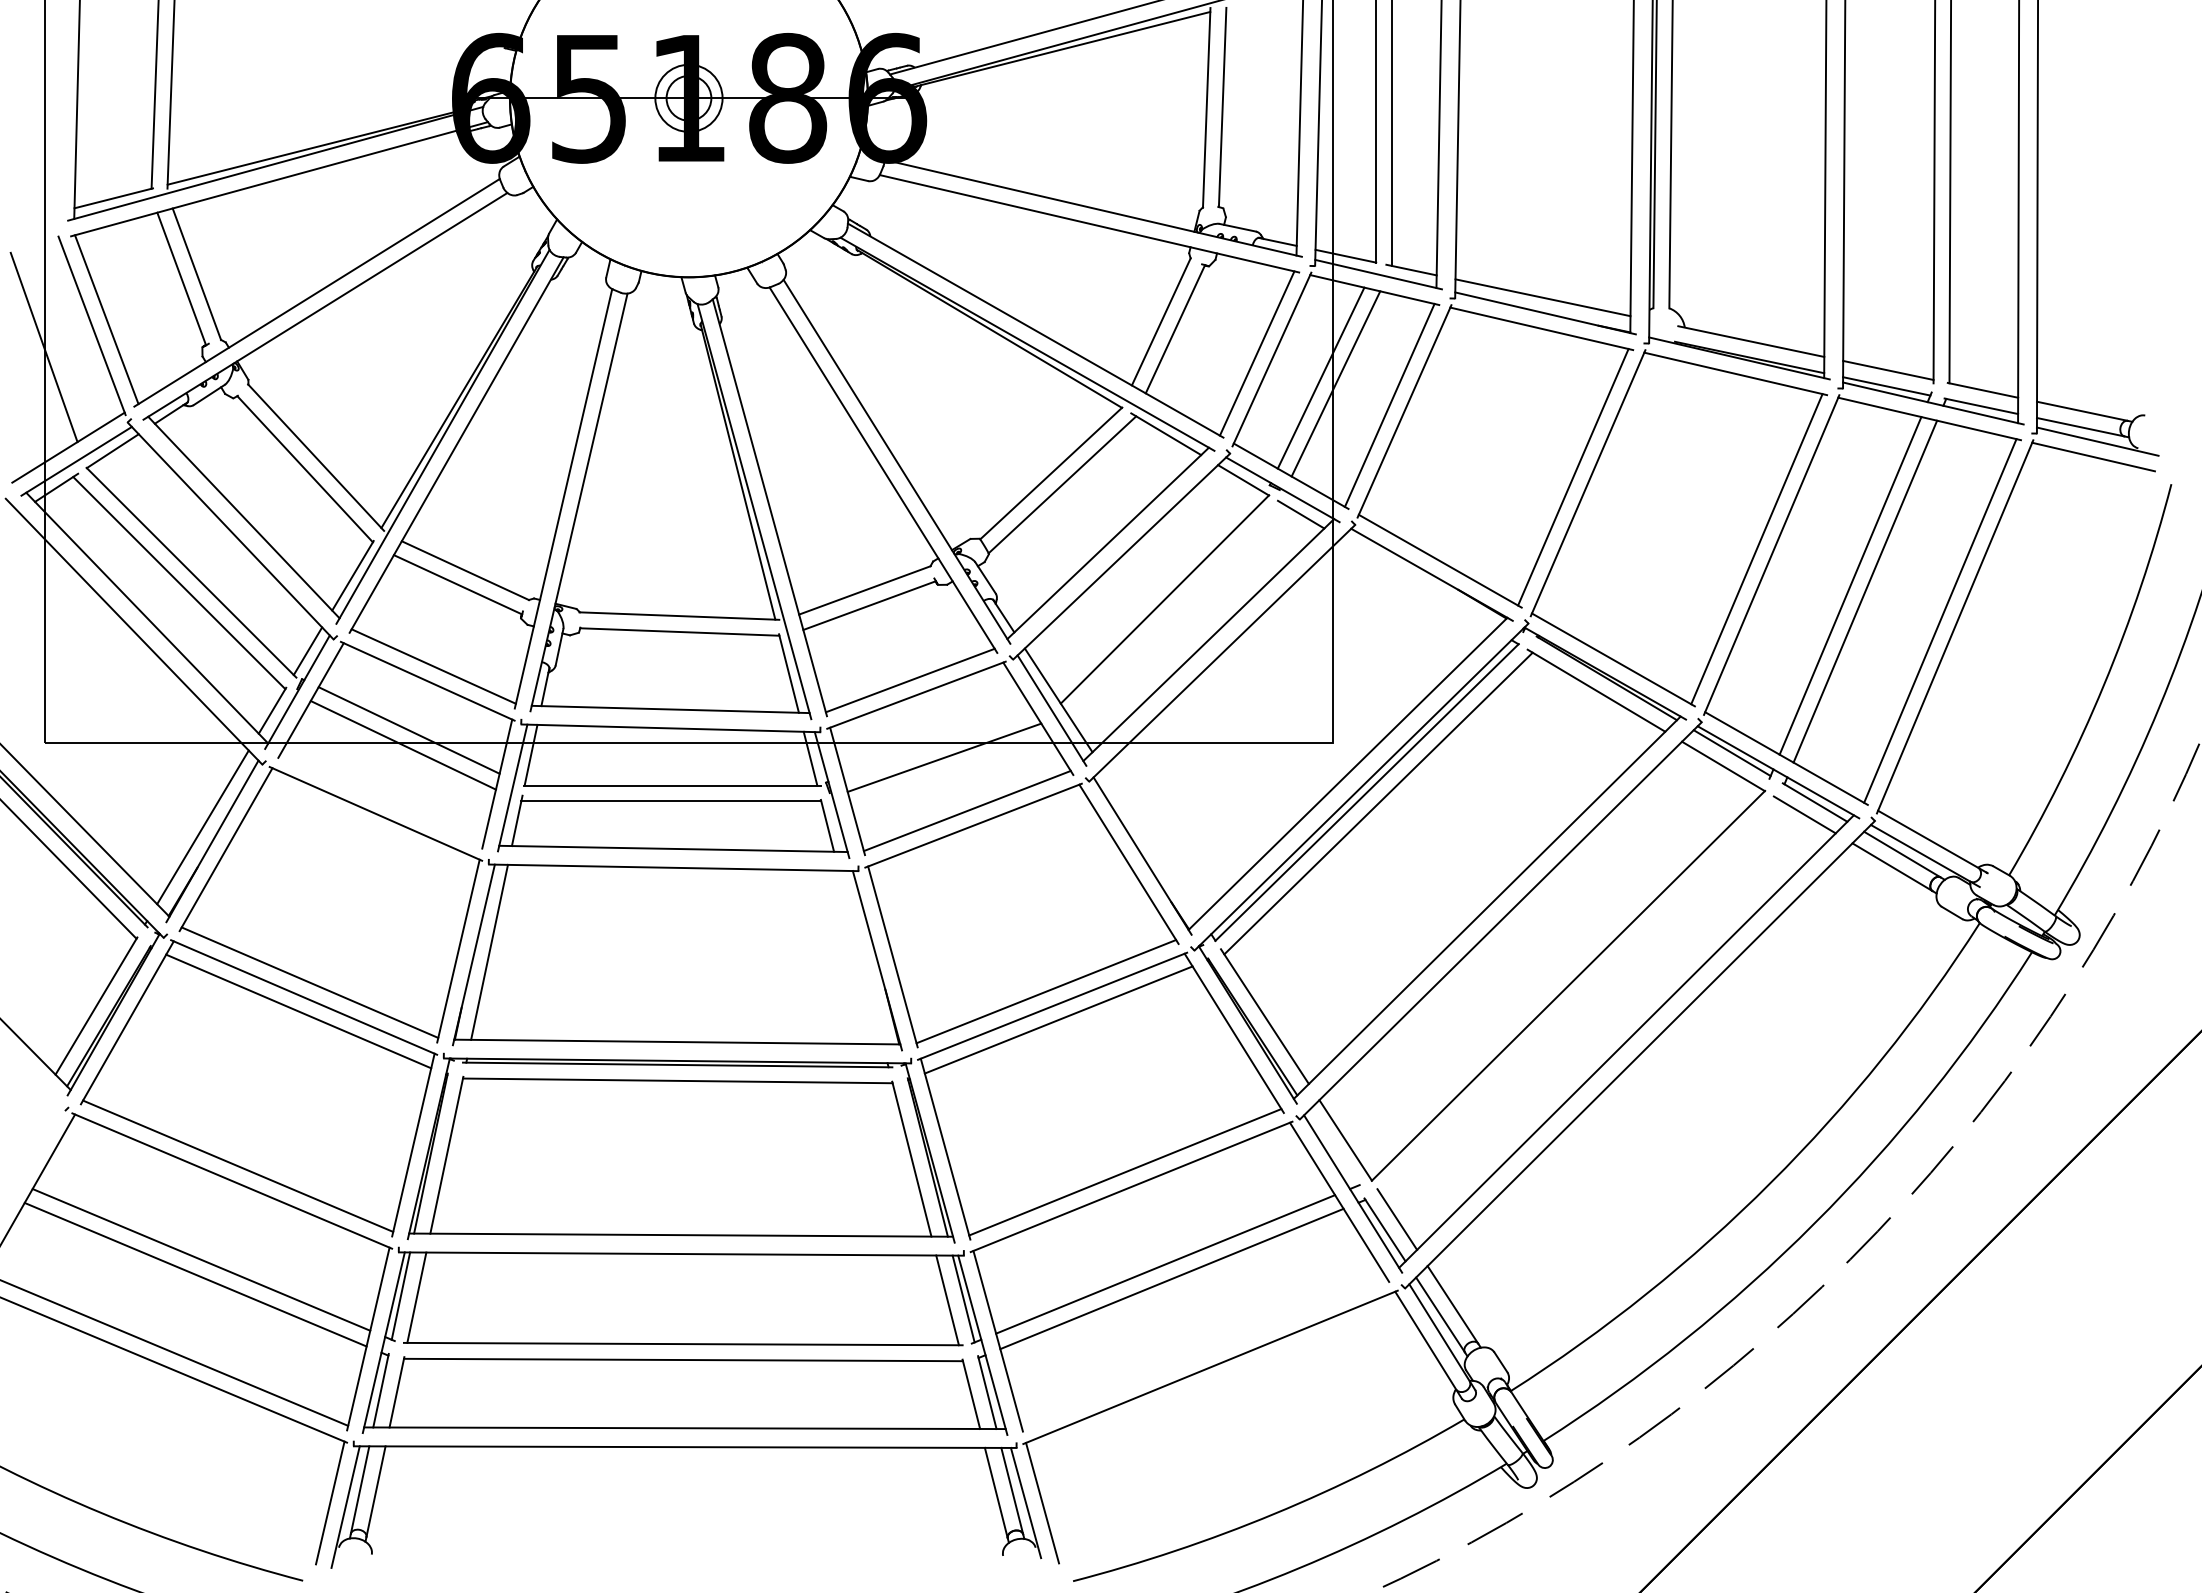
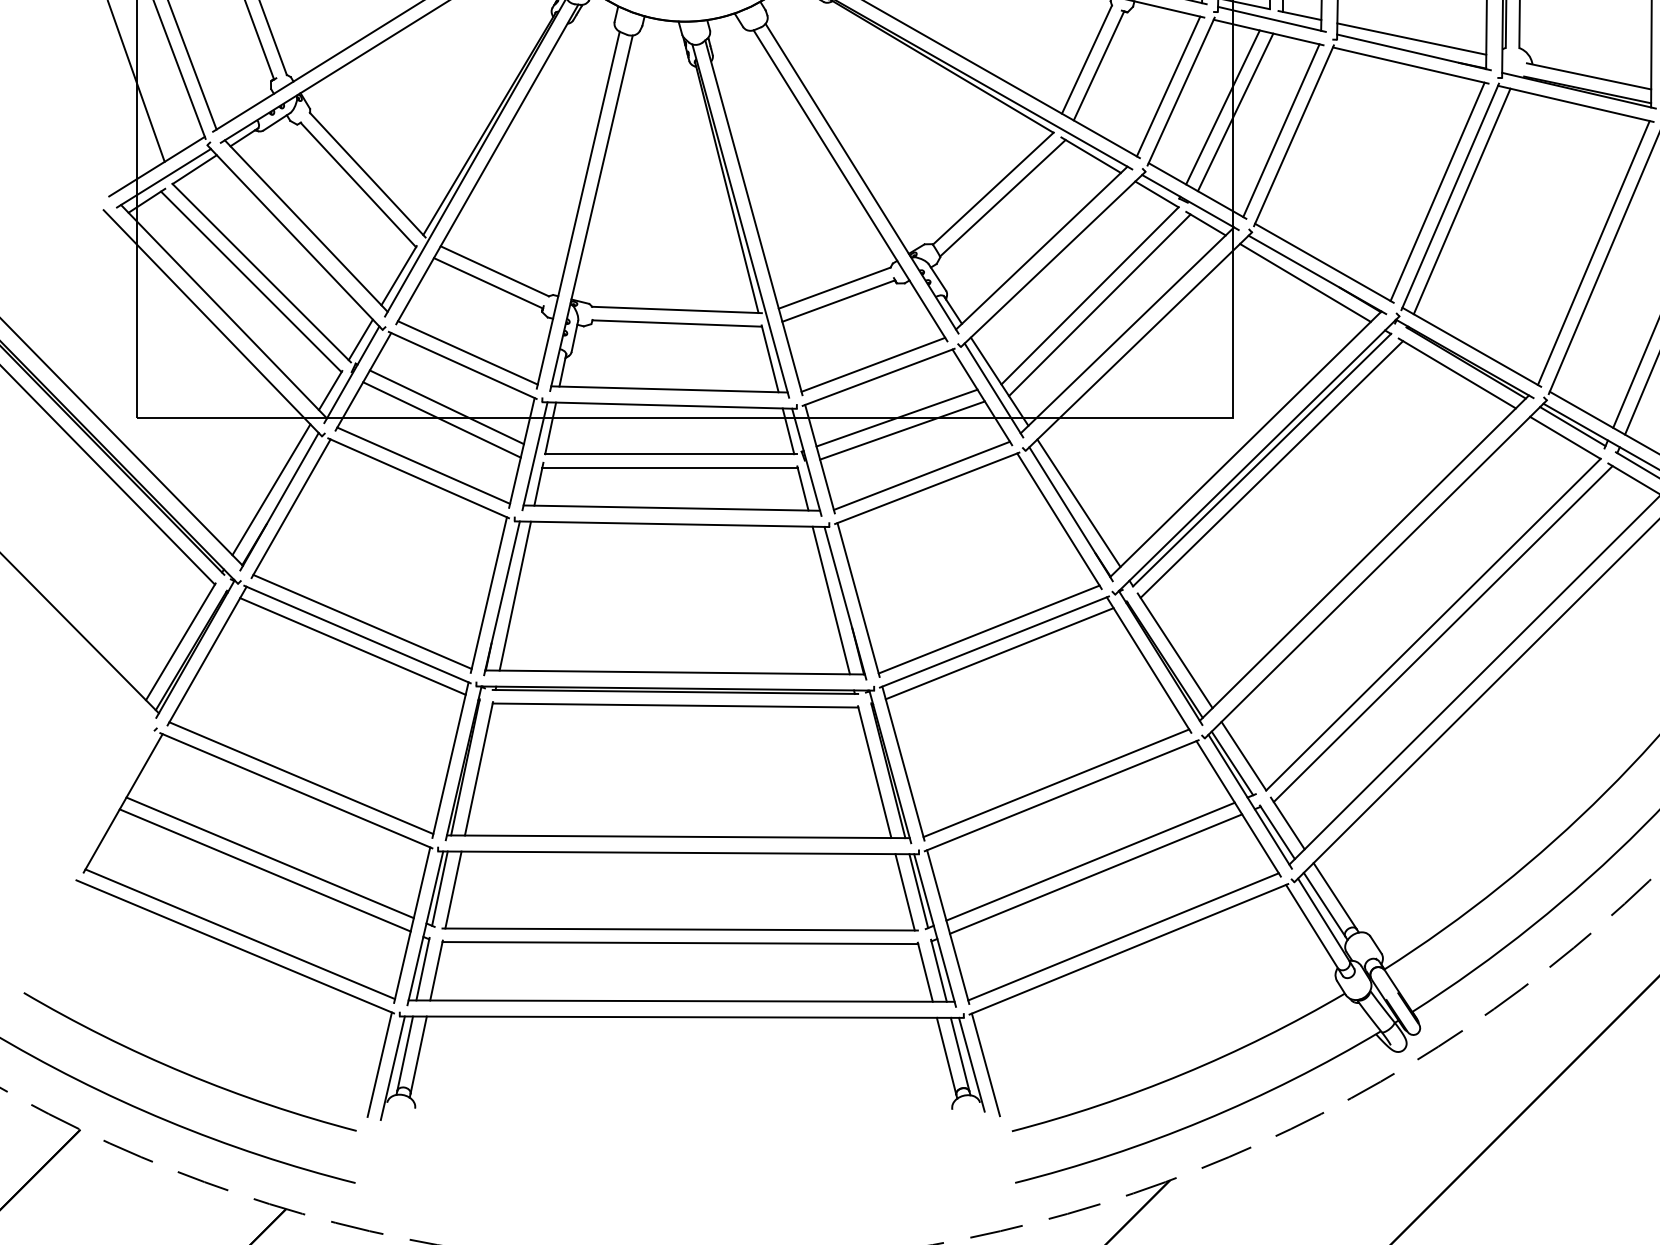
line: (1601, 488) -> (1461, 201), added
line: (1417, 584) -> (1305, 283), added
line: (1176, 610) -> (1099, 305), added
line: (937, 742) -> (896, 417), added
line: (381, 798) -> (423, 465), added
line: (1151, 843) -> (1078, 503), added
line: (860, 957) -> (831, 600), added
line: (1579, 996) -> (1442, 633), added
line: (1331, 1148) -> (1231, 763), added
line: (1203, 1352) -> (1122, 936), added

